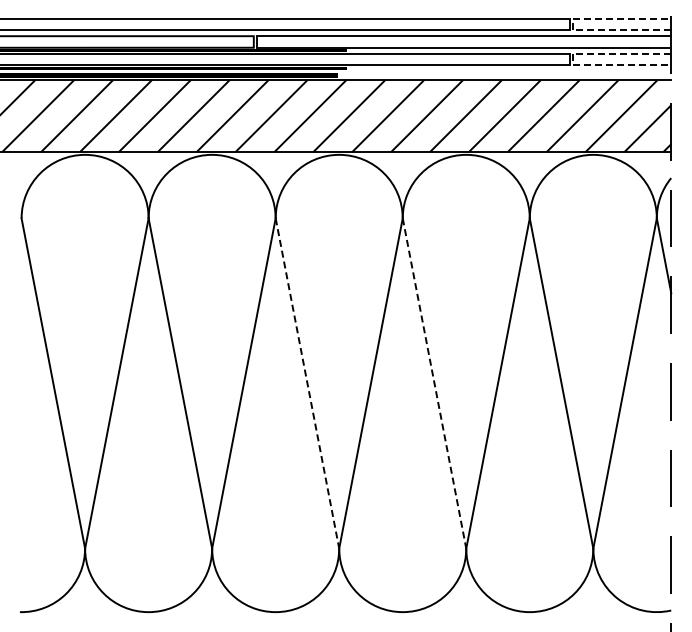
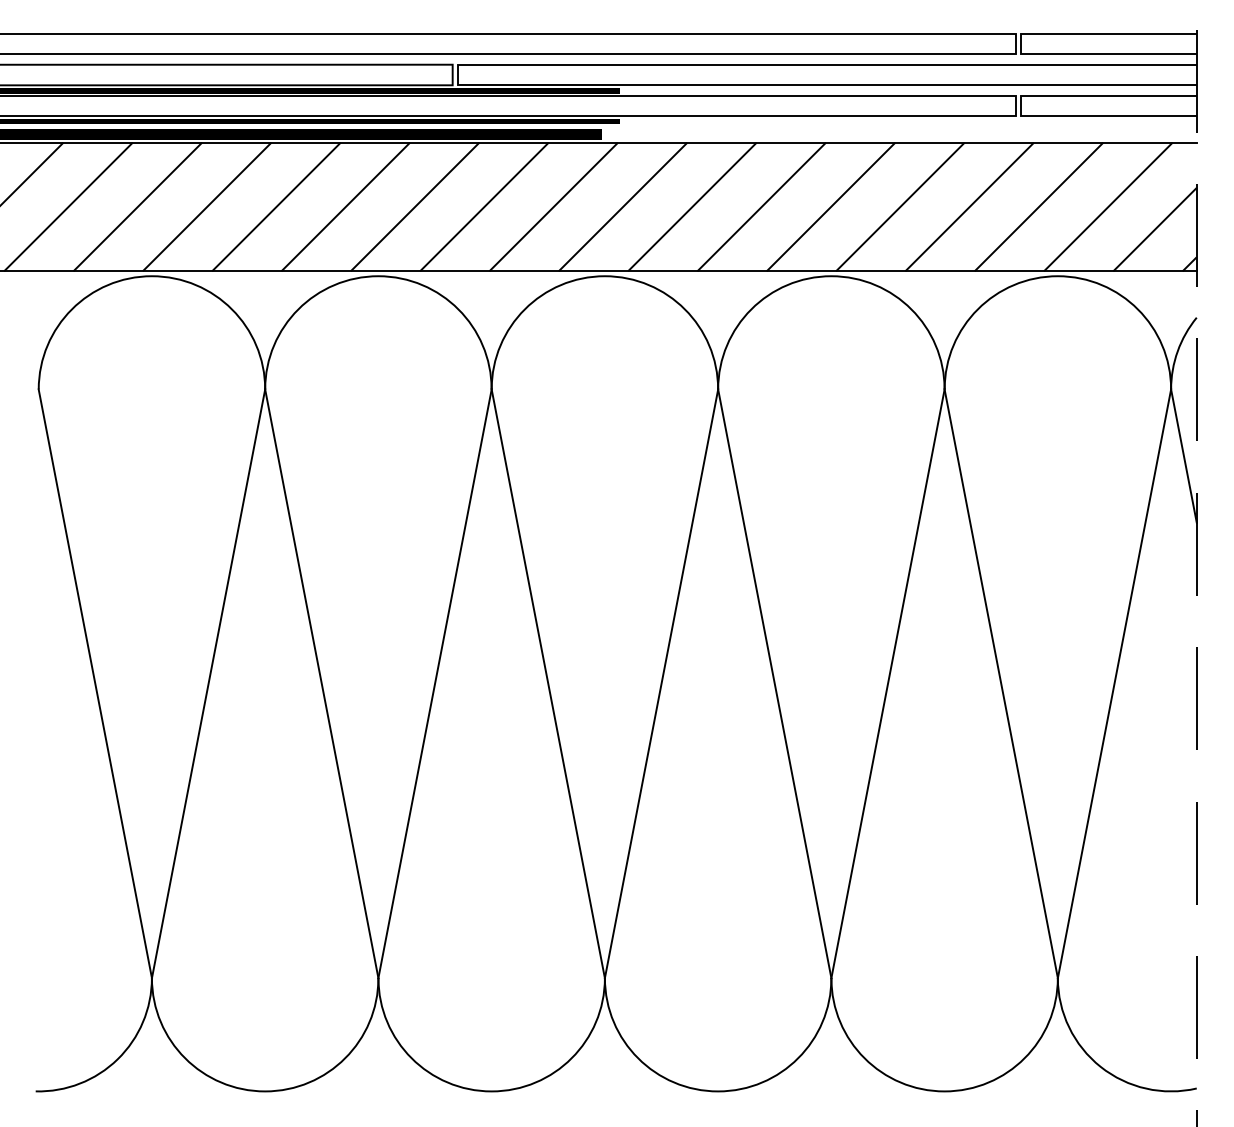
line: (572, 24) -> (1020, 43), dashed -> solid
line: (572, 59) -> (1020, 106), dashed -> solid
line: (307, 383) -> (548, 683), dashed -> solid
line: (434, 383) -> (774, 683), dashed -> solid

